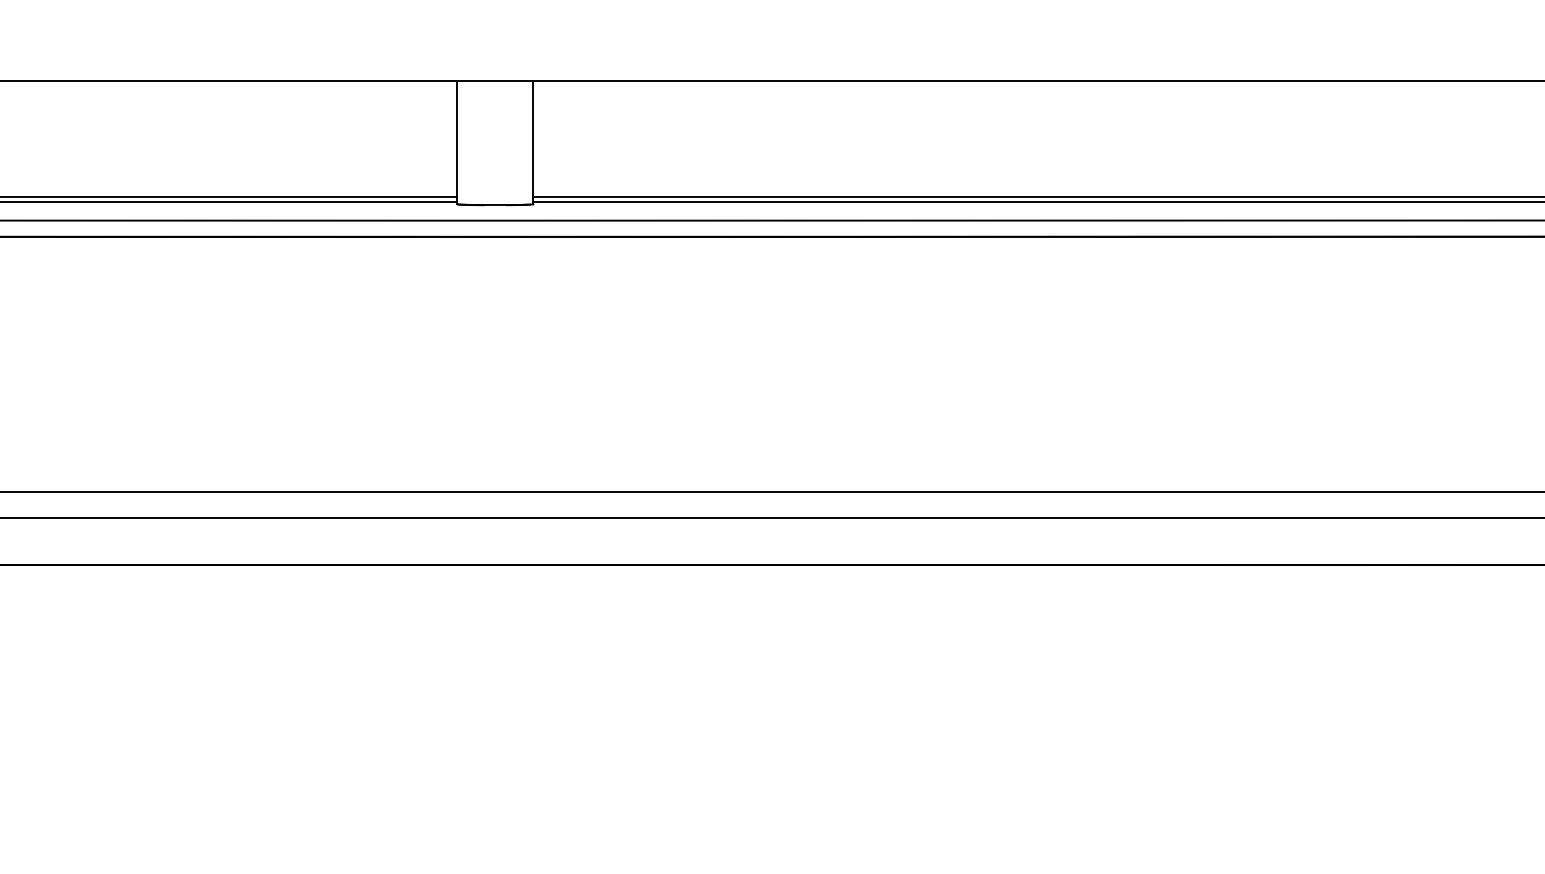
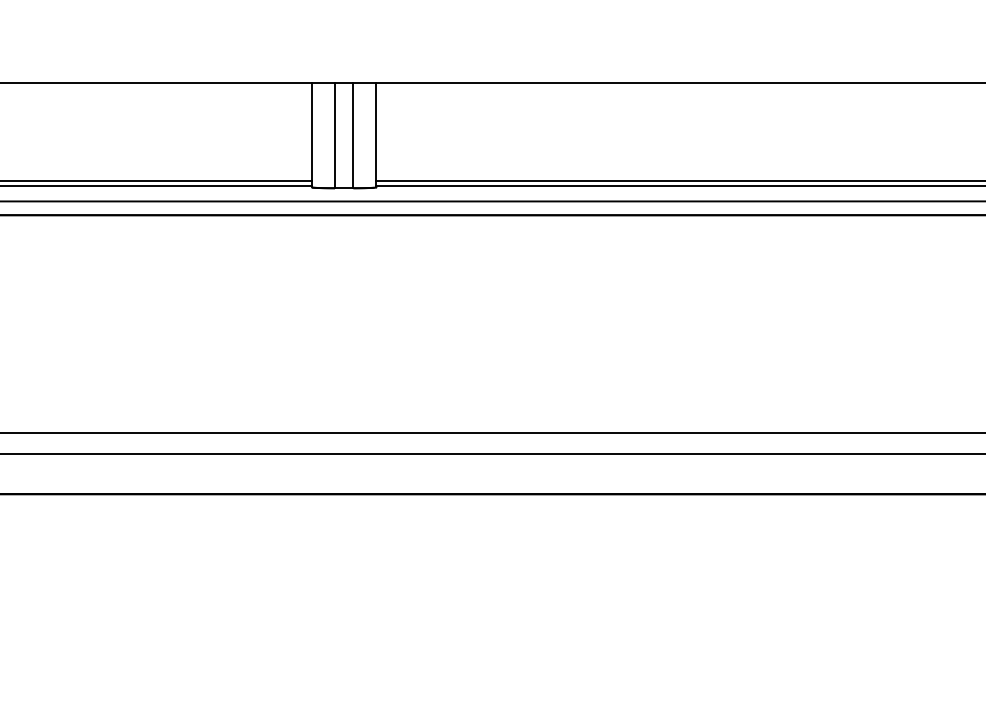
line: (484, 143) -> (335, 135), added
line: (505, 143) -> (353, 135), added

